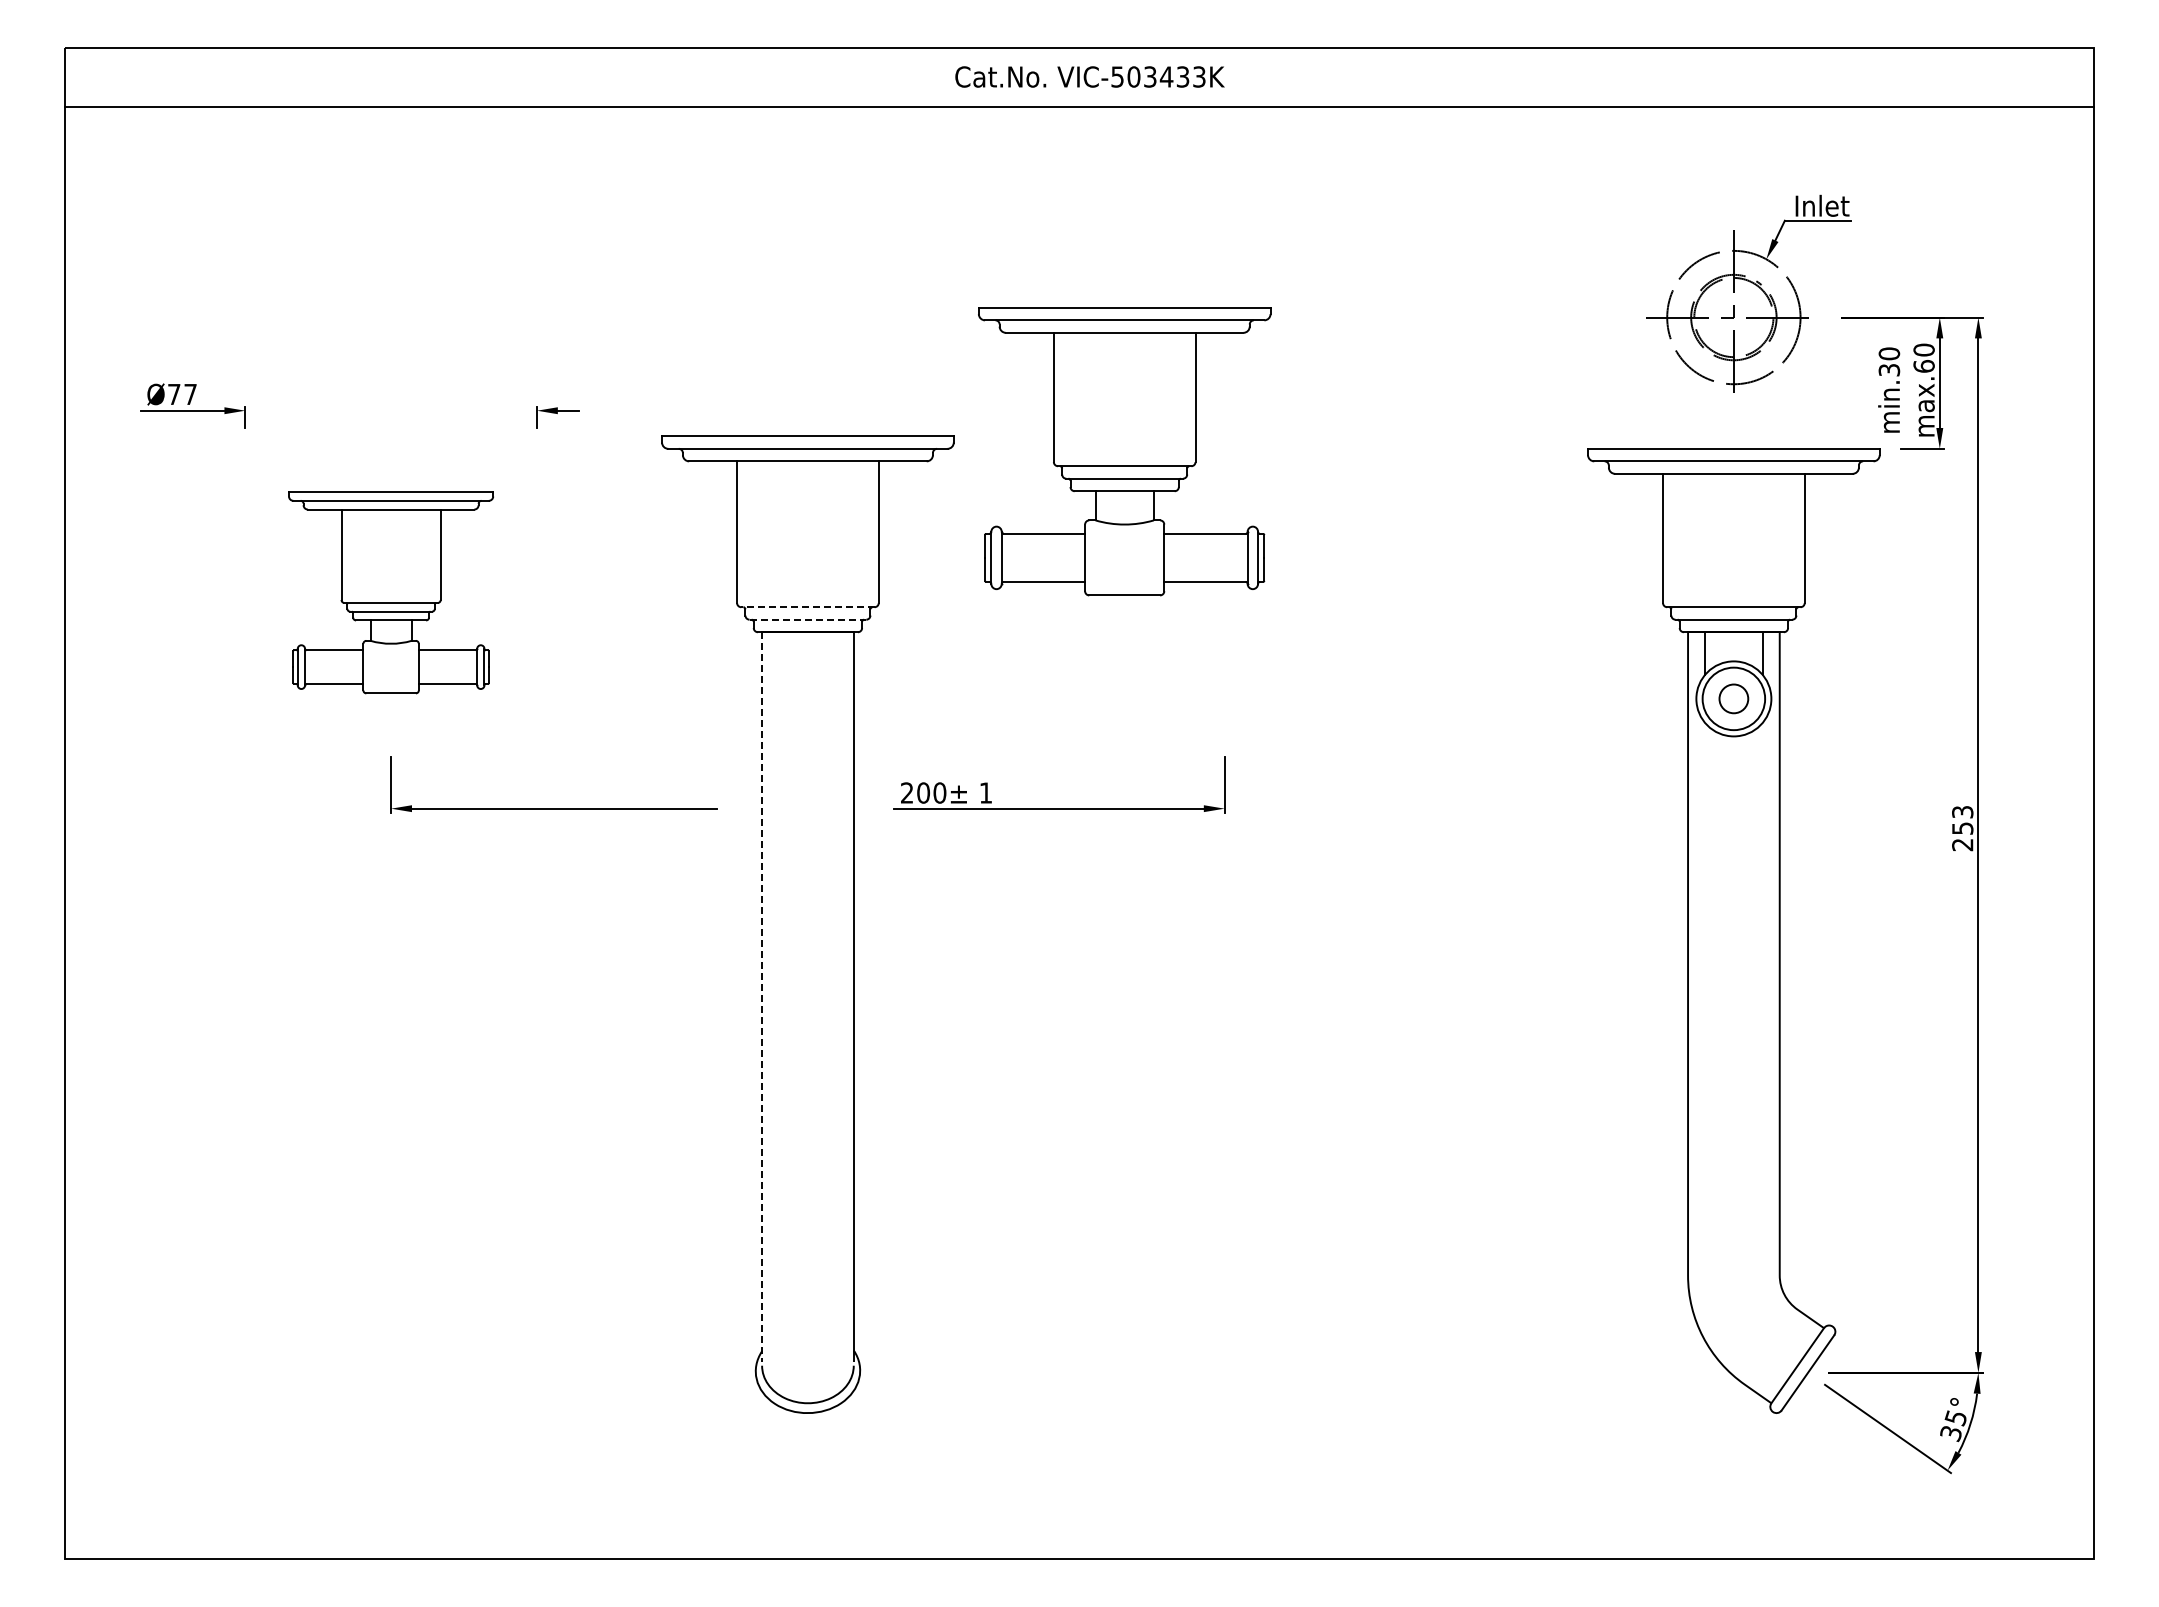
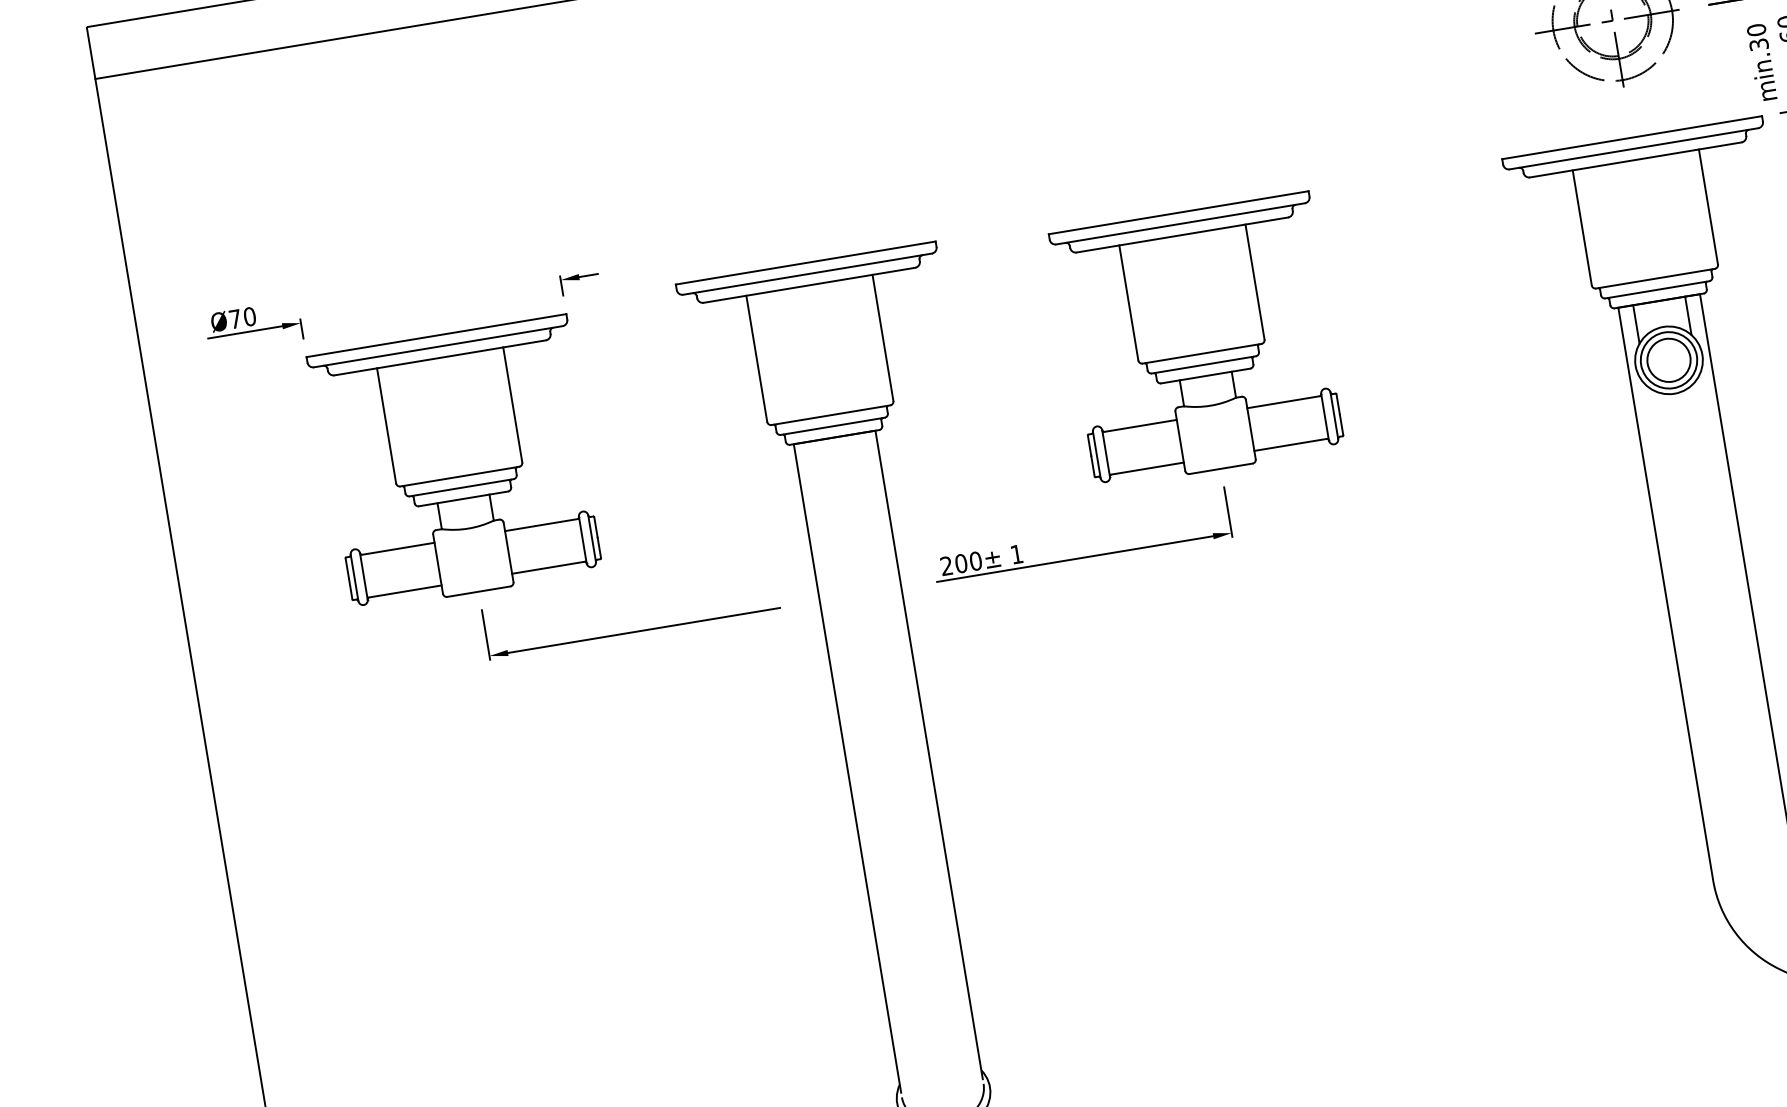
text: (190, 394) -> (249, 316), Ø77 -> Ø70
part: (1124, 451) -> (1199, 340), moved
part: (390, 592) -> (457, 463), size x1.43
line: (807, 607) -> (830, 415), dashed -> solid
line: (808, 619) -> (833, 426), dashed -> solid
circle: (1733, 698) -> (1668, 360), size x1.67
line: (762, 996) -> (847, 768), dashed -> solid

